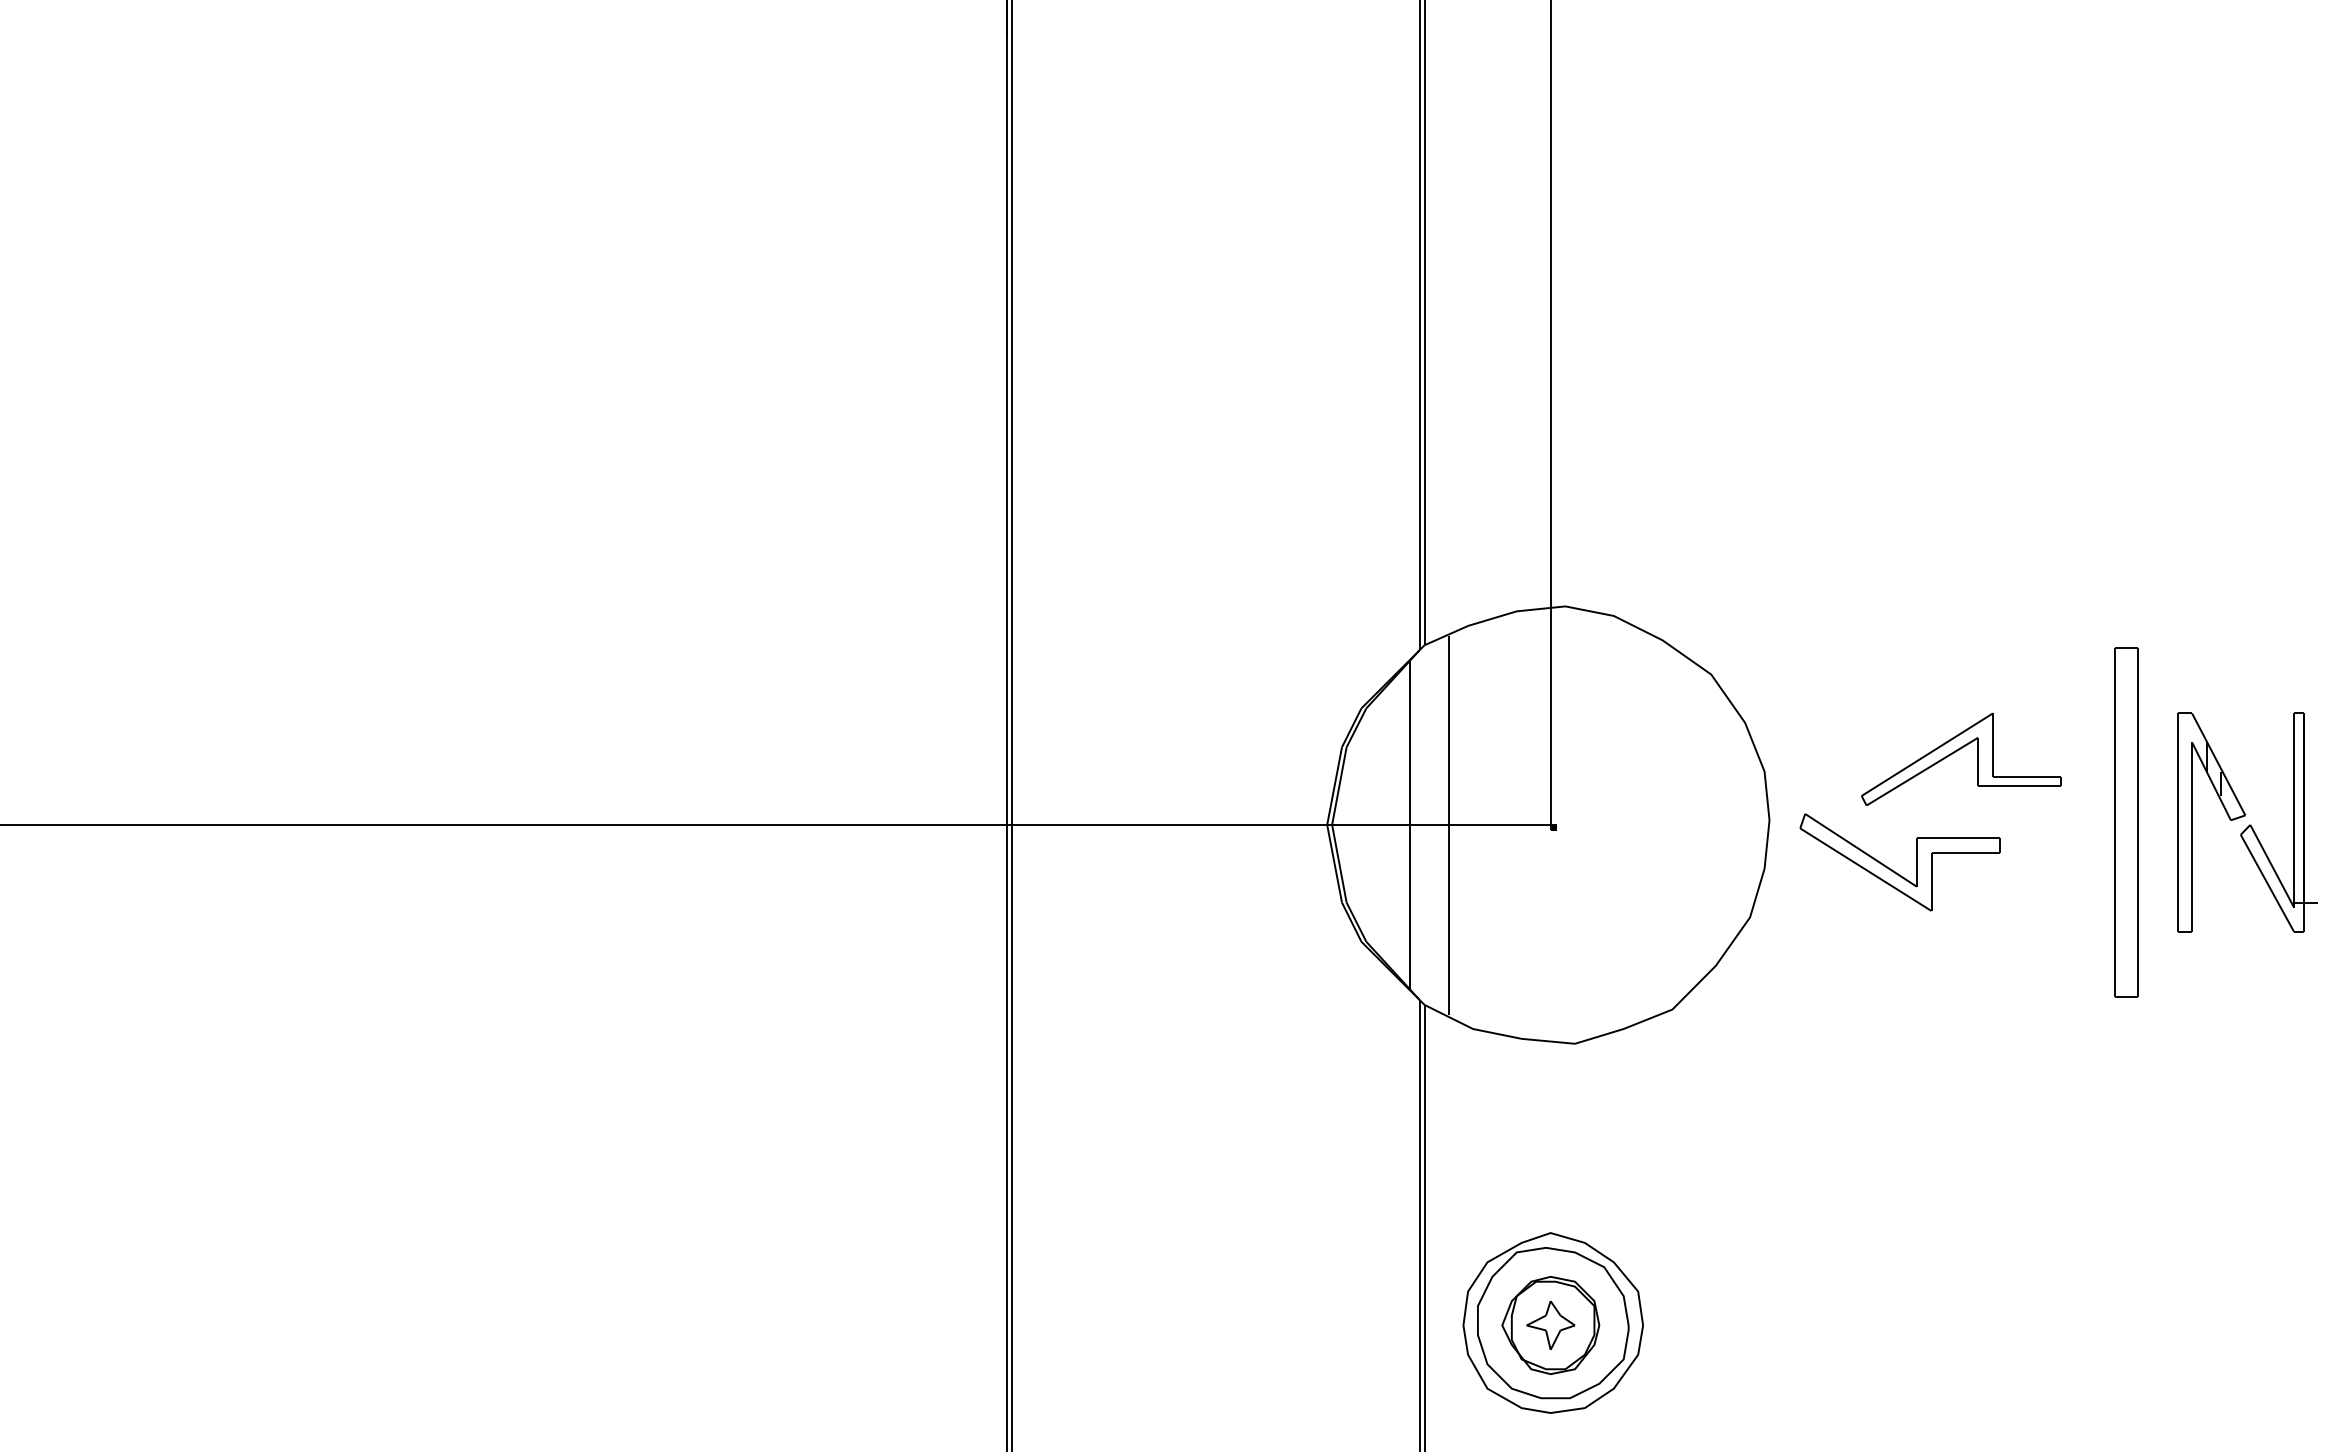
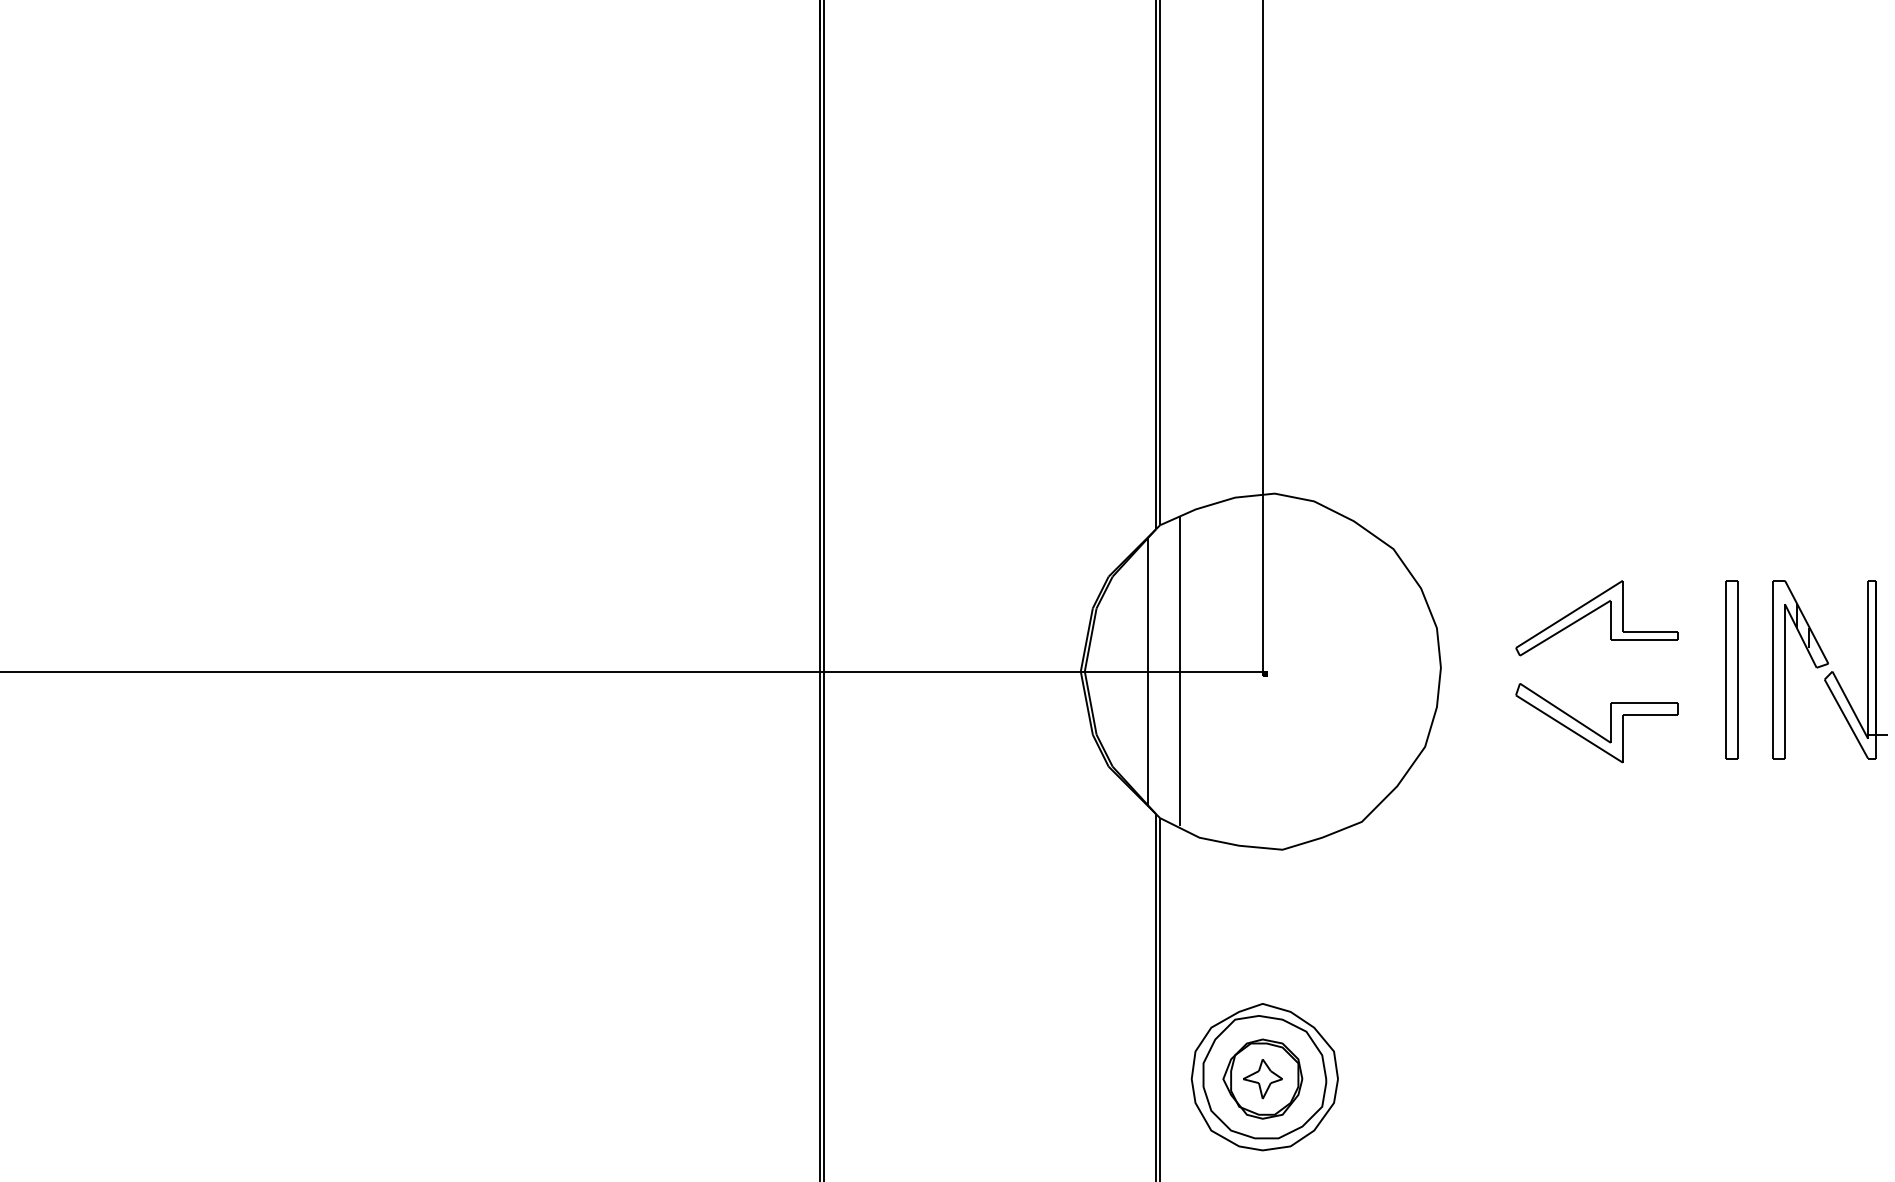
part: (2126, 822) -> (1731, 669), size x0.62
part: (1894, 870) -> (1592, 729), moved

